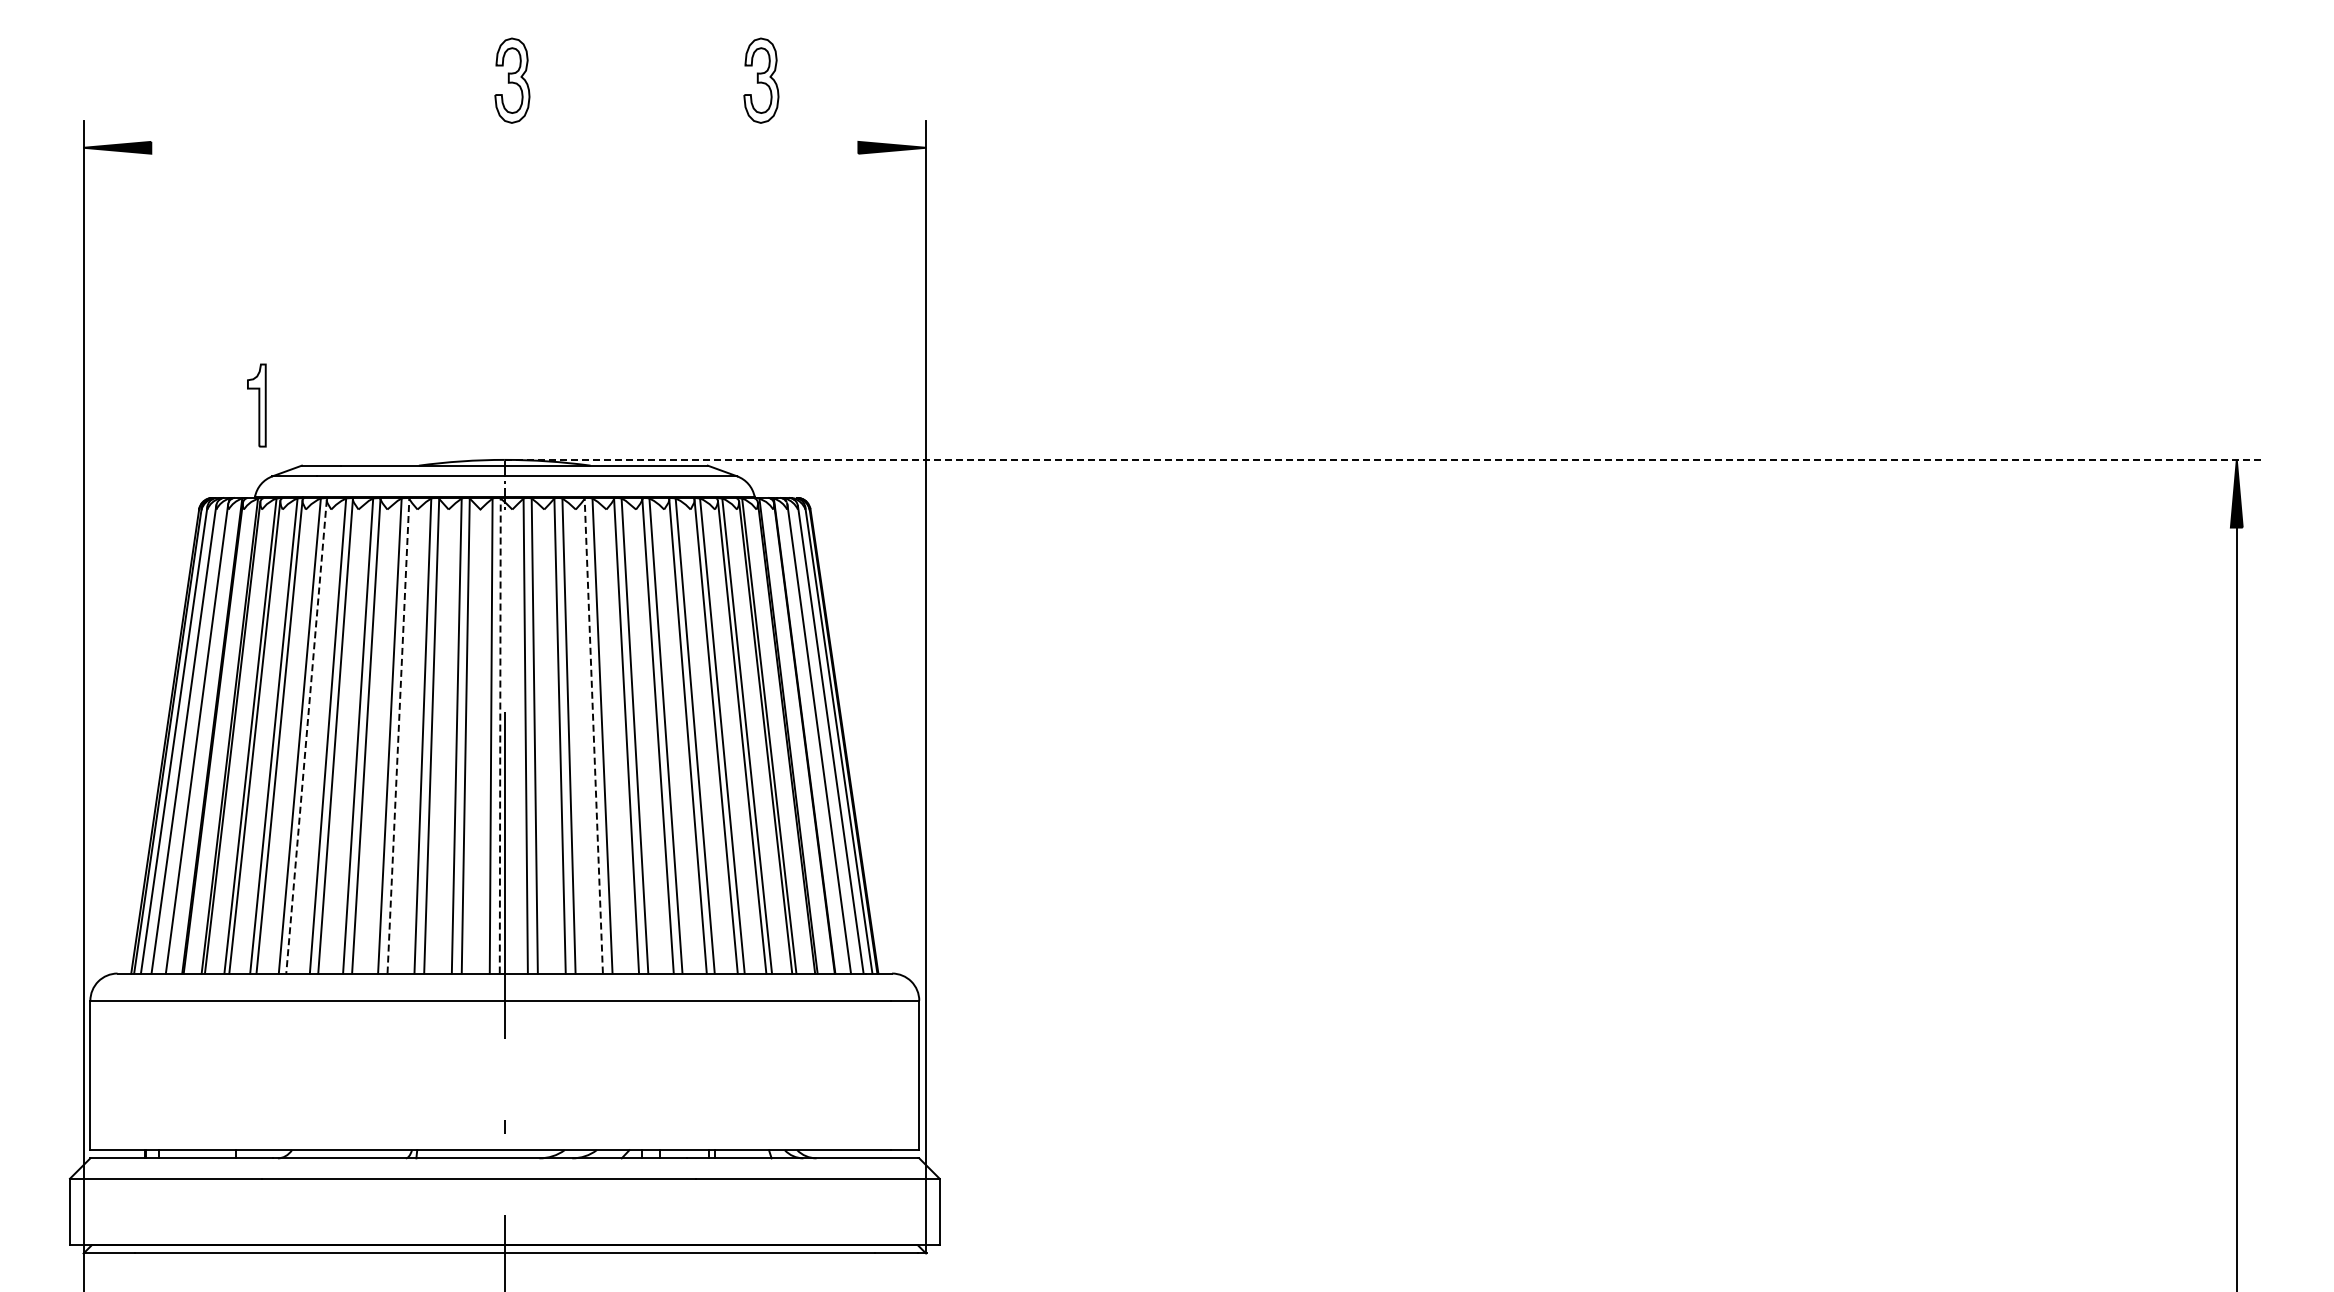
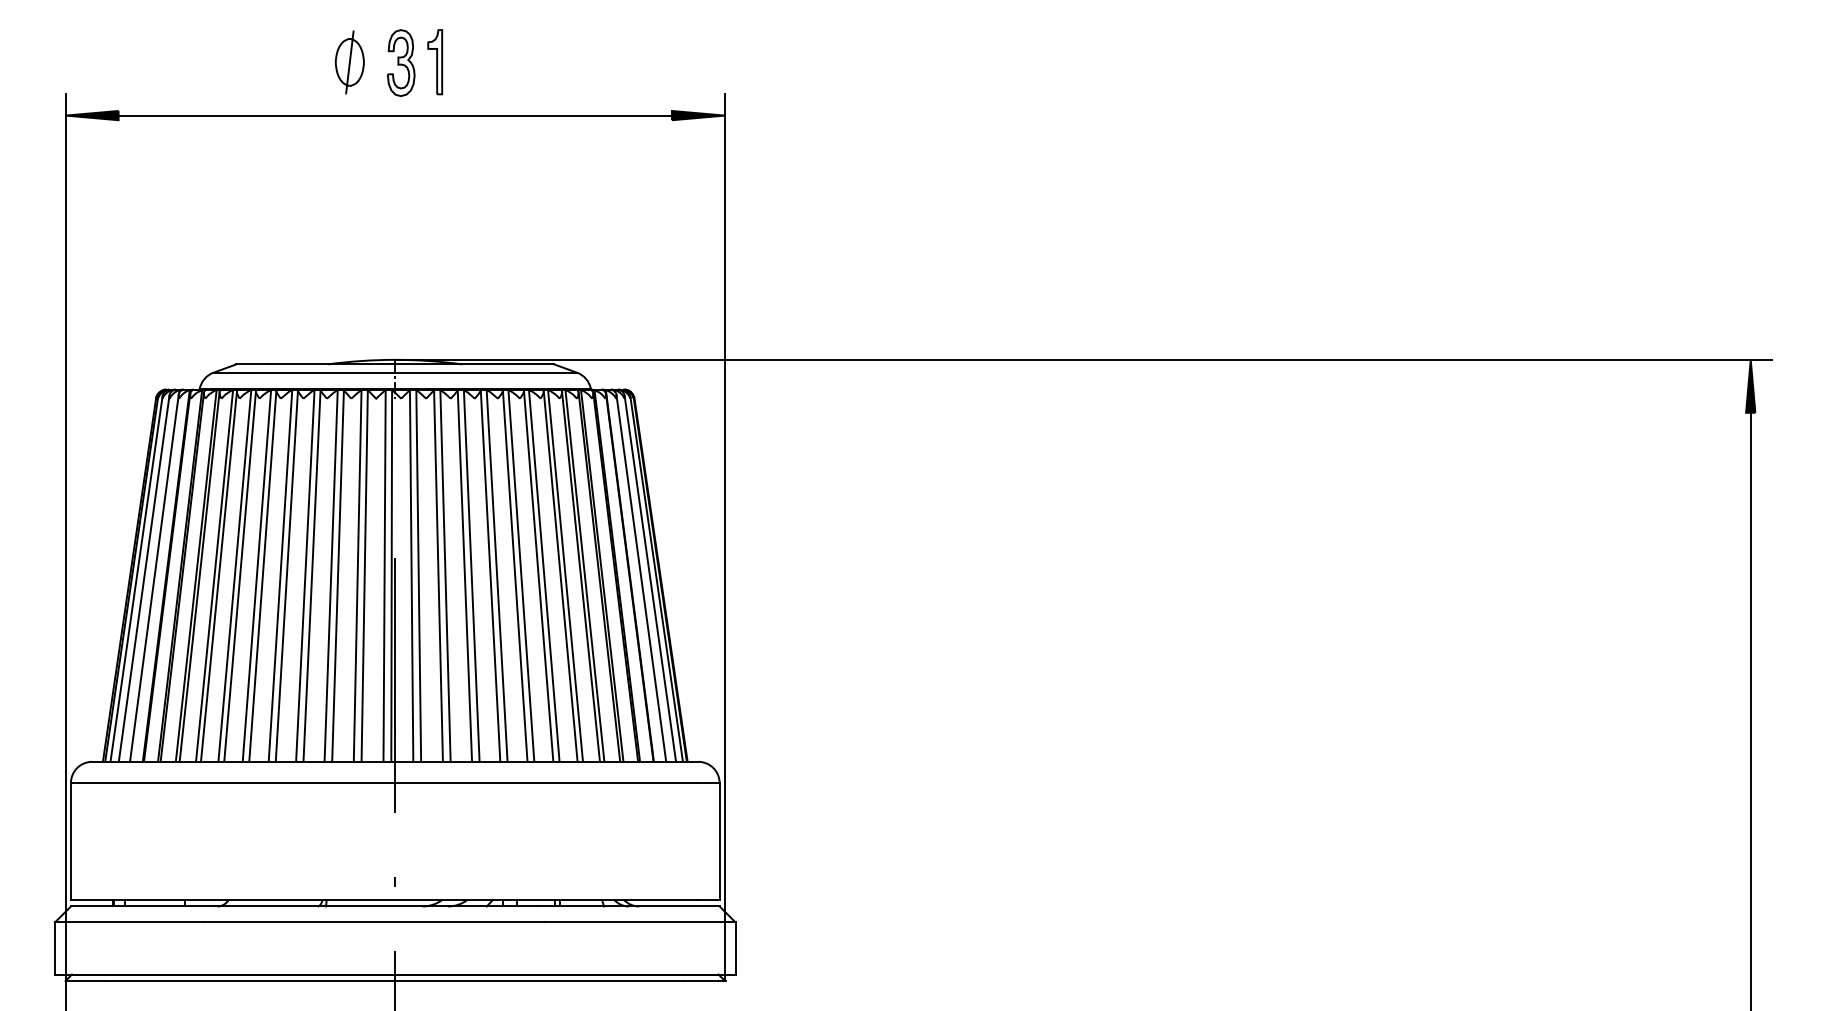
part: (446, 79) -> (349, 62), added
part: (761, 80) -> (596, 62), removed
line: (504, 147) -> (395, 115), added
part: (256, 405) -> (434, 62), moved
line: (1384, 459) -> (1083, 359), dashed -> solid
line: (500, 735) -> (391, 575), dashed -> solid
line: (306, 736) -> (240, 576), dashed -> solid
line: (398, 736) -> (312, 576), dashed -> solid
line: (593, 736) -> (464, 576), dashed -> solid

